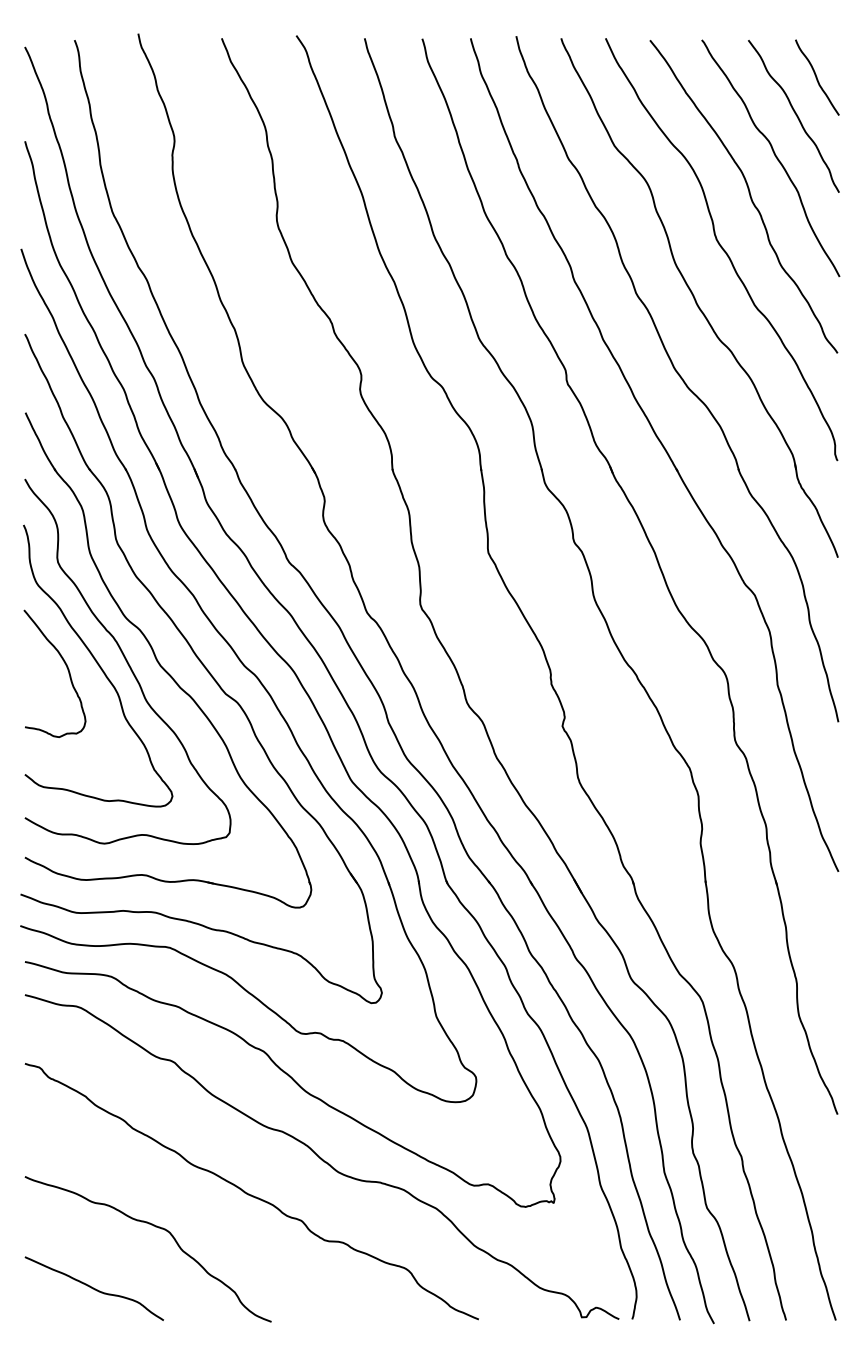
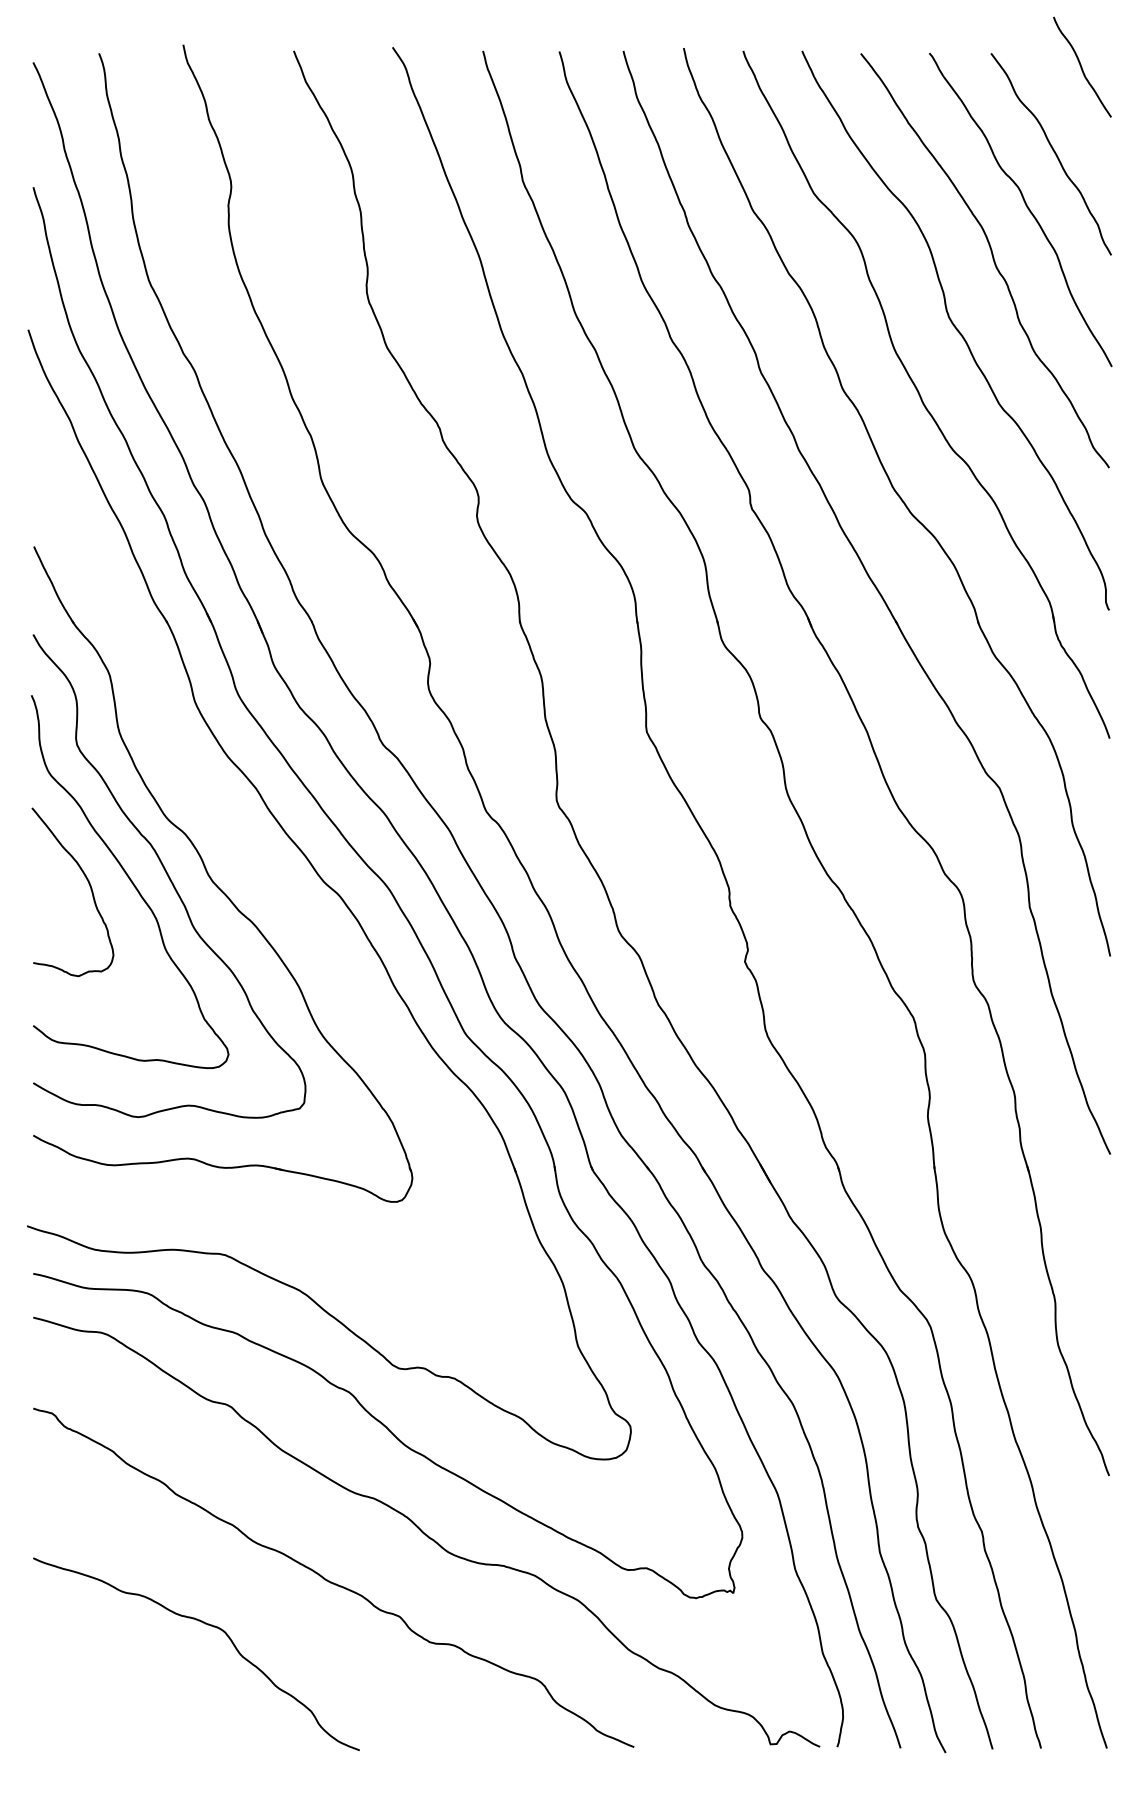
curve: (817, 77) -> (1082, 67), moved
part: (201, 669) -> (266, 886), removed
curve: (93, 1288) -> (123, 1706), removed

